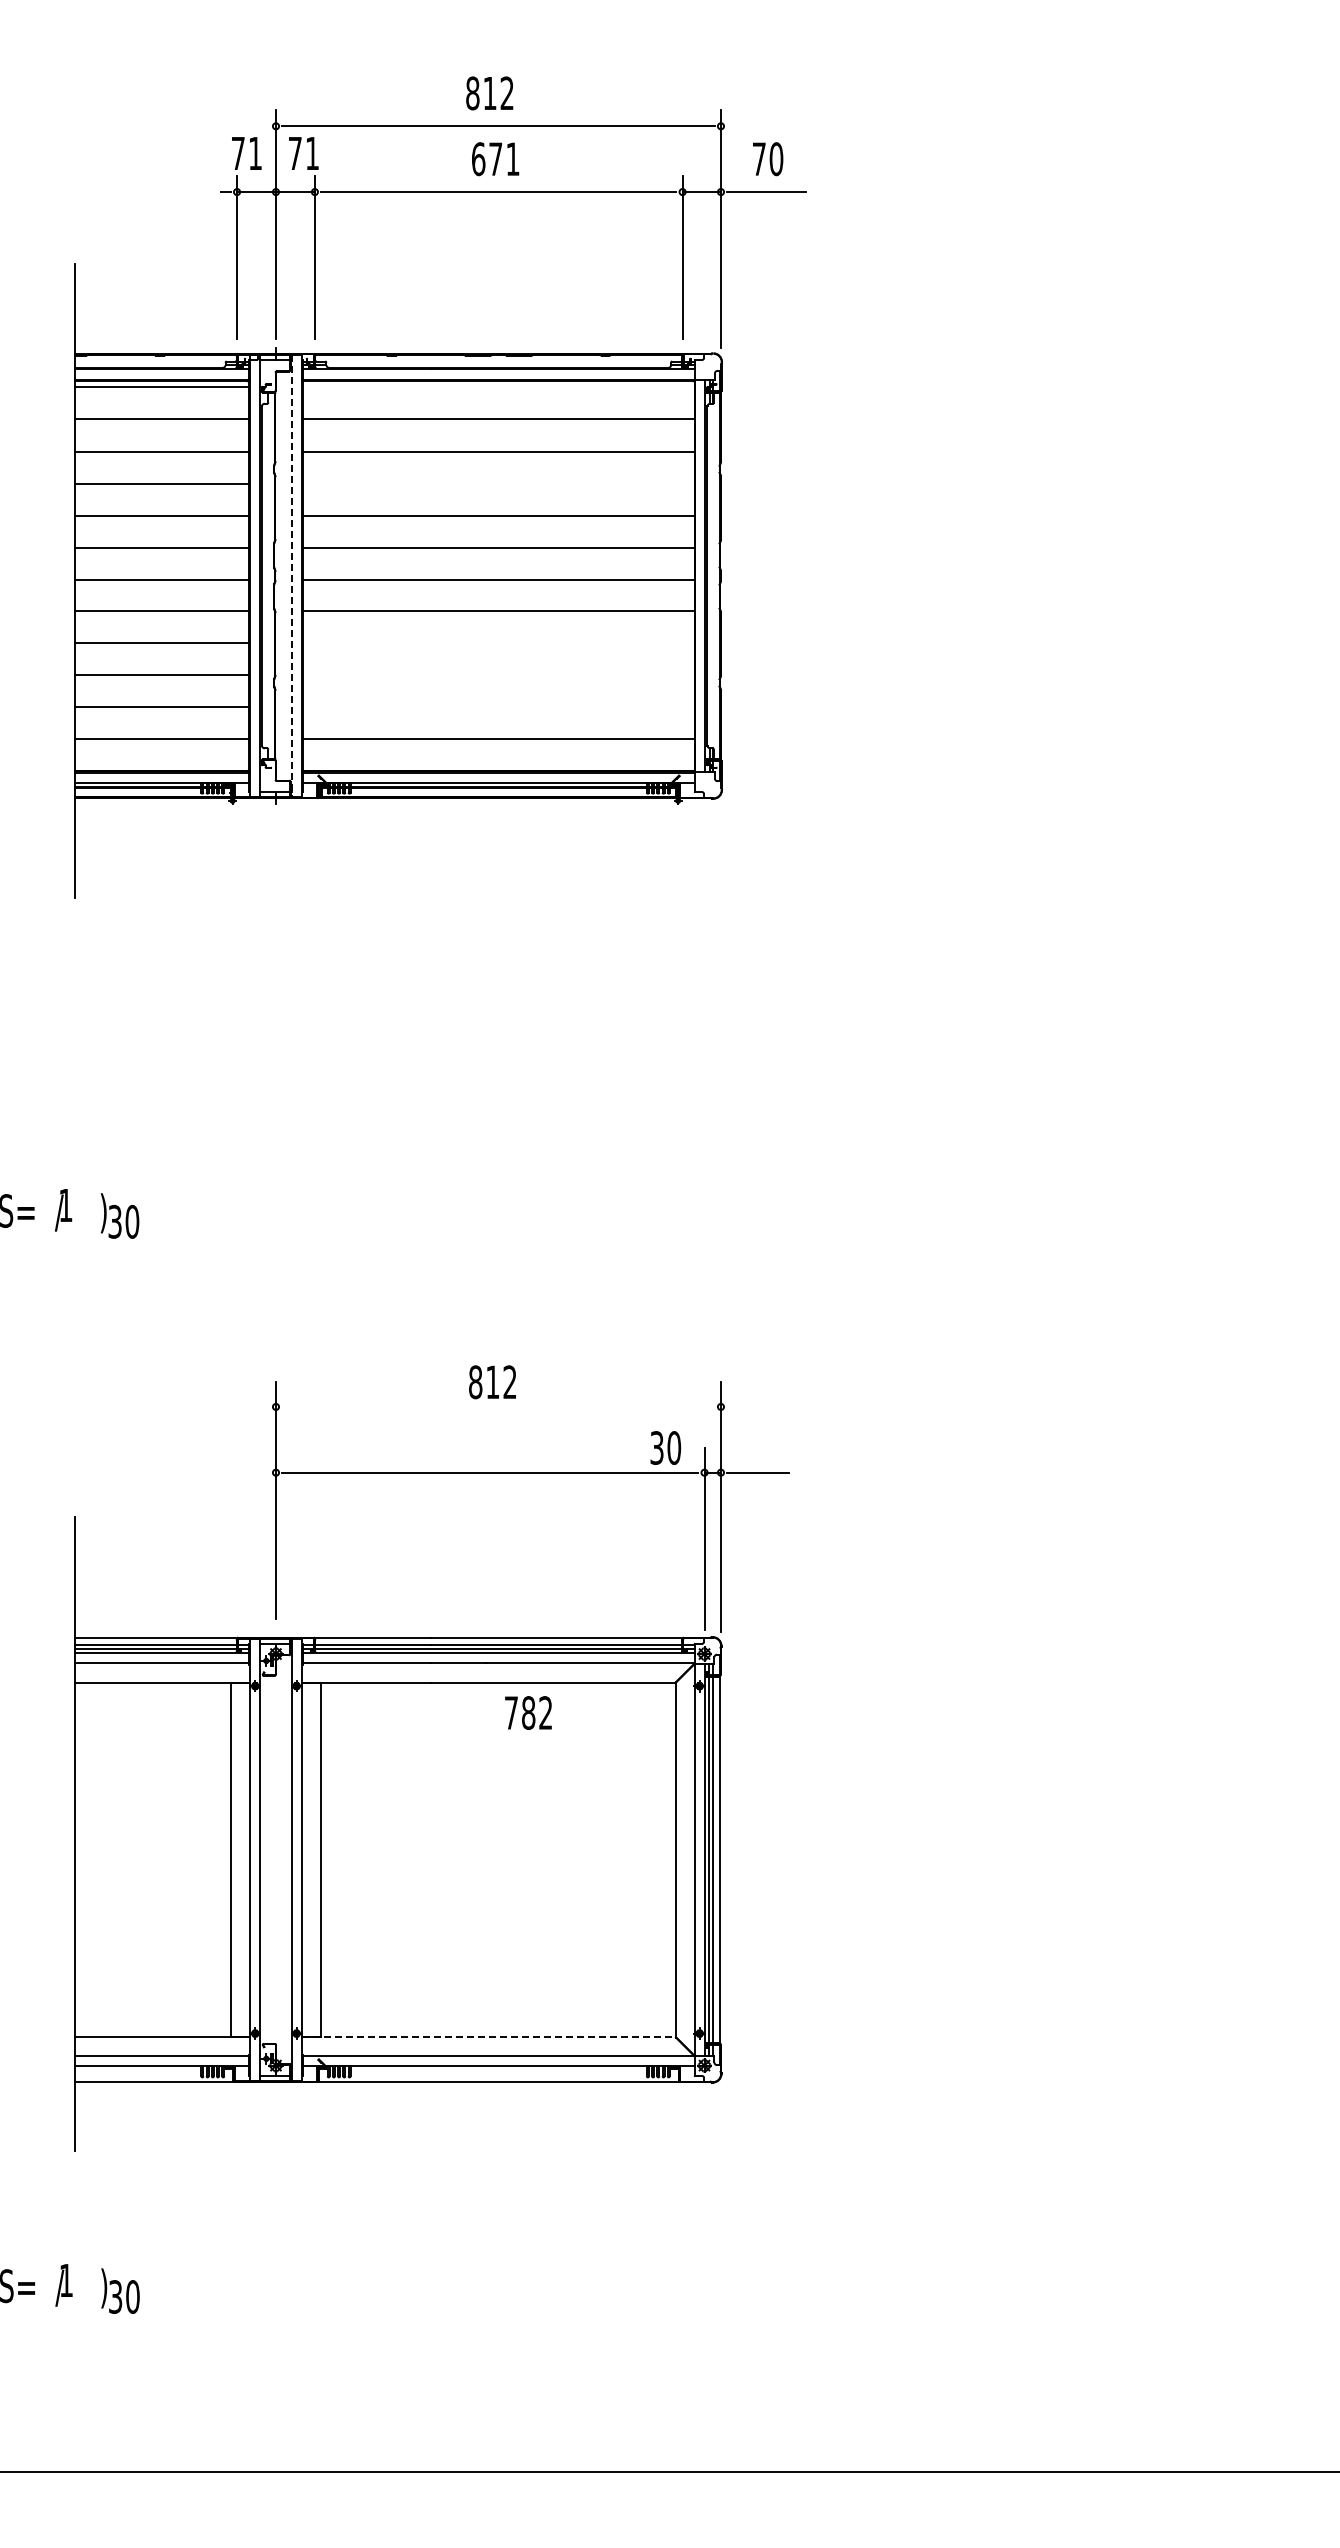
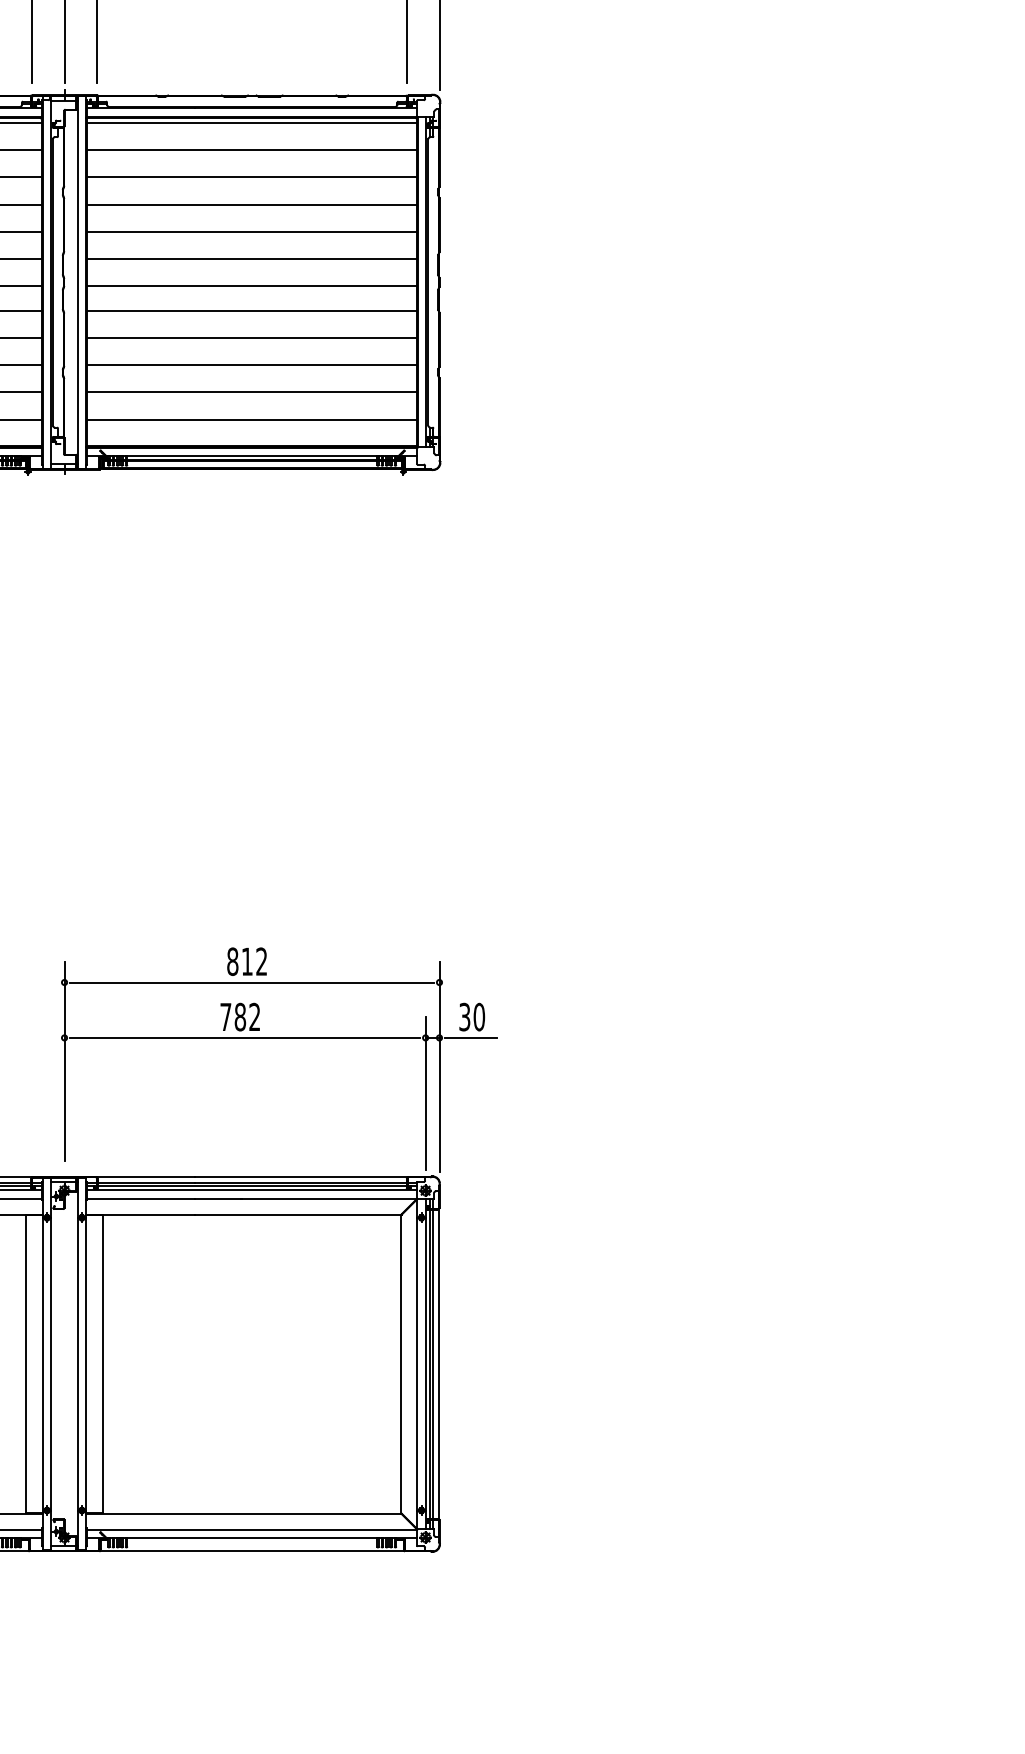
line: (498, 387) -> (252, 123), added
line: (498, 483) -> (252, 204), added
line: (291, 576) -> (77, 282), dashed -> solid
line: (498, 642) -> (252, 338), added
line: (498, 674) -> (252, 365), added
line: (498, 706) -> (252, 392), added
line: (498, 1406) -> (252, 982), added
text: (665, 1447) -> (471, 1016), moved
text: (528, 1712) -> (240, 1016), moved
line: (489, 2037) -> (244, 1513), dashed -> solid

